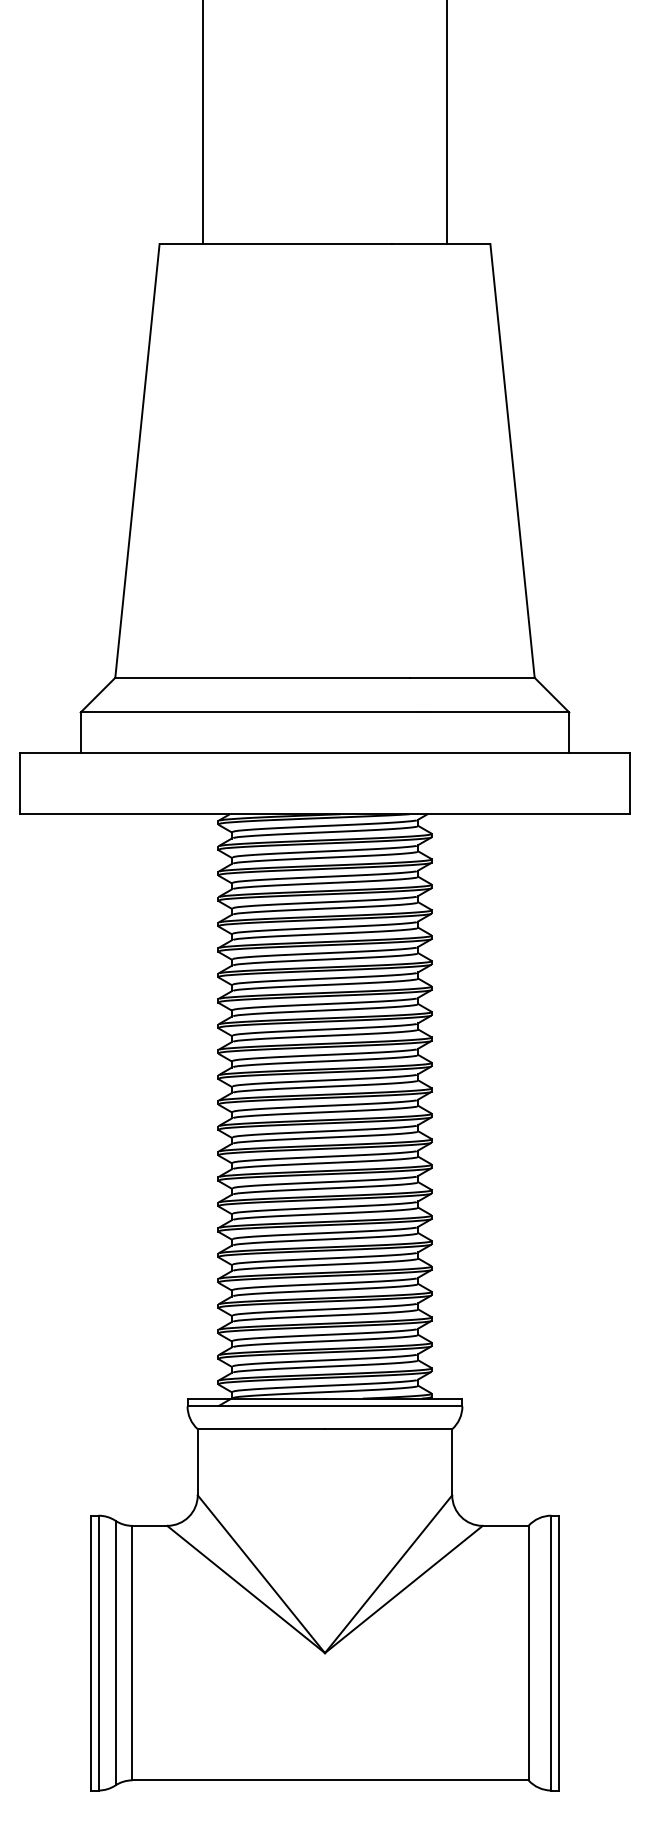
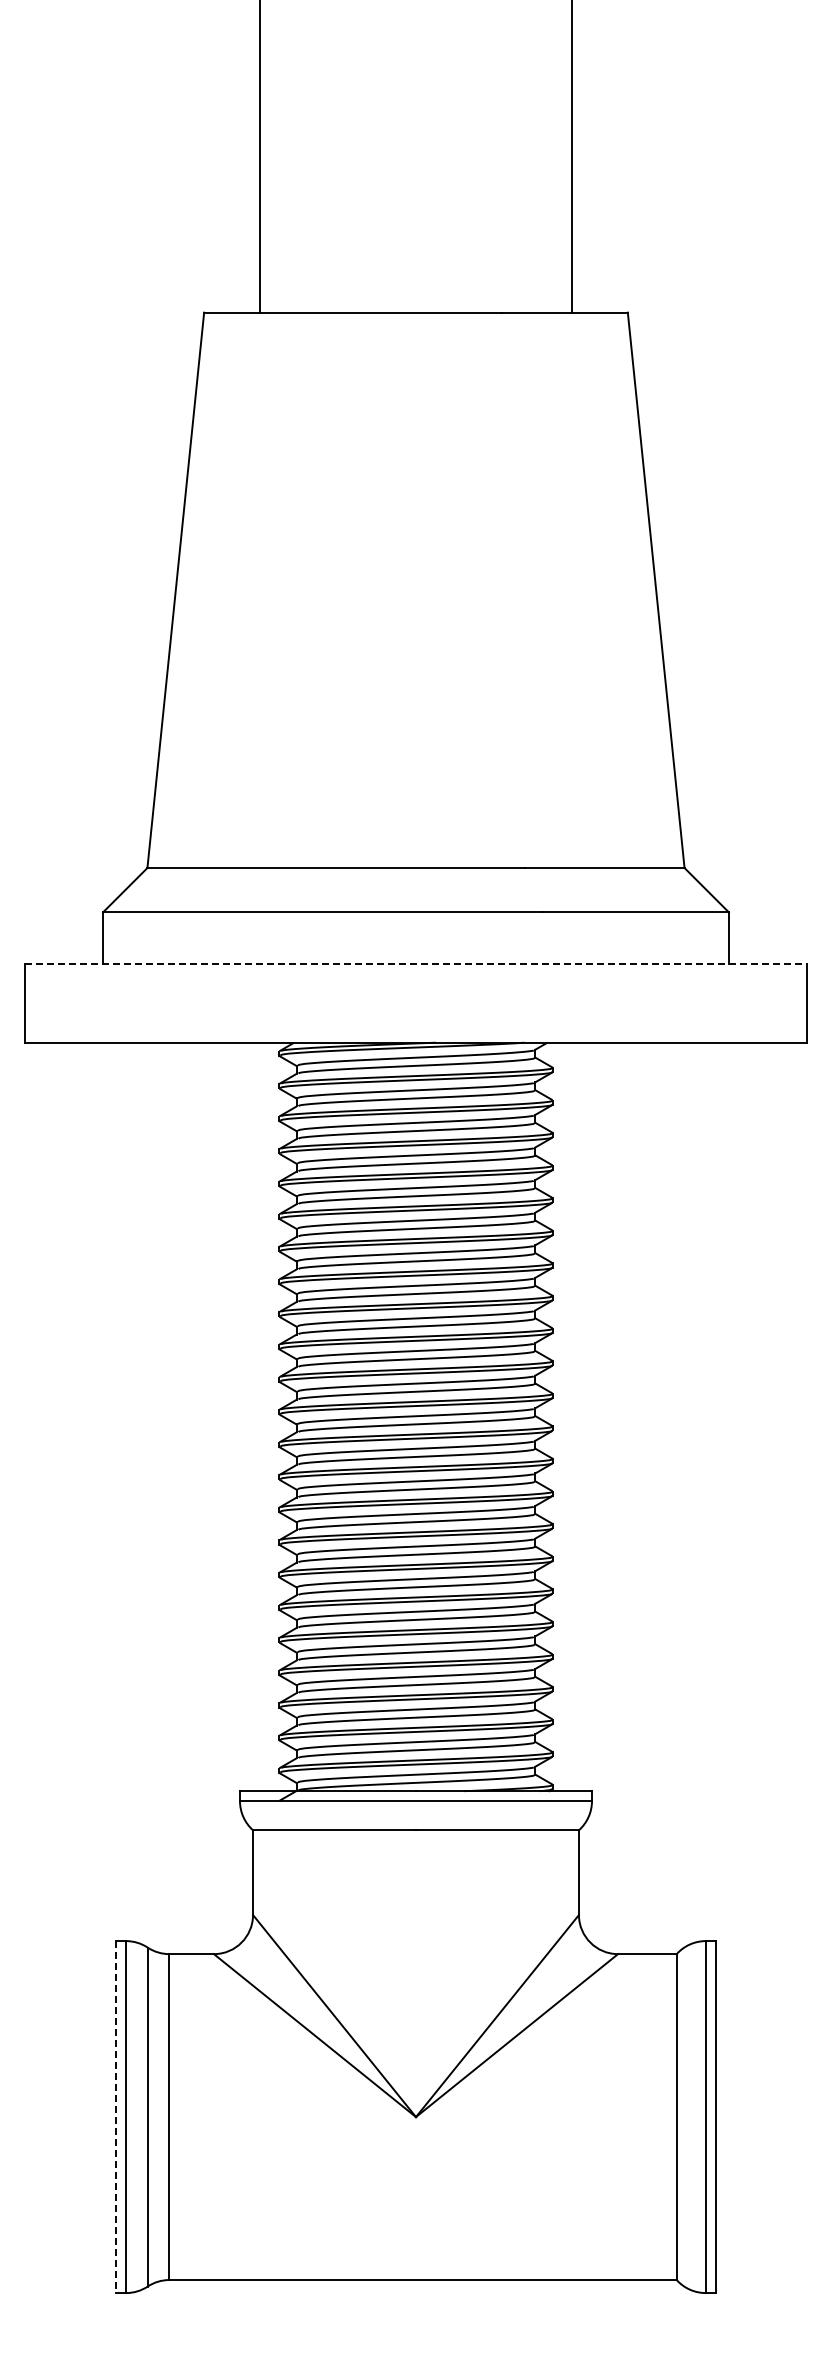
line: (325, 753) -> (416, 964), solid -> dashed
line: (91, 1653) -> (116, 2117), solid -> dashed

